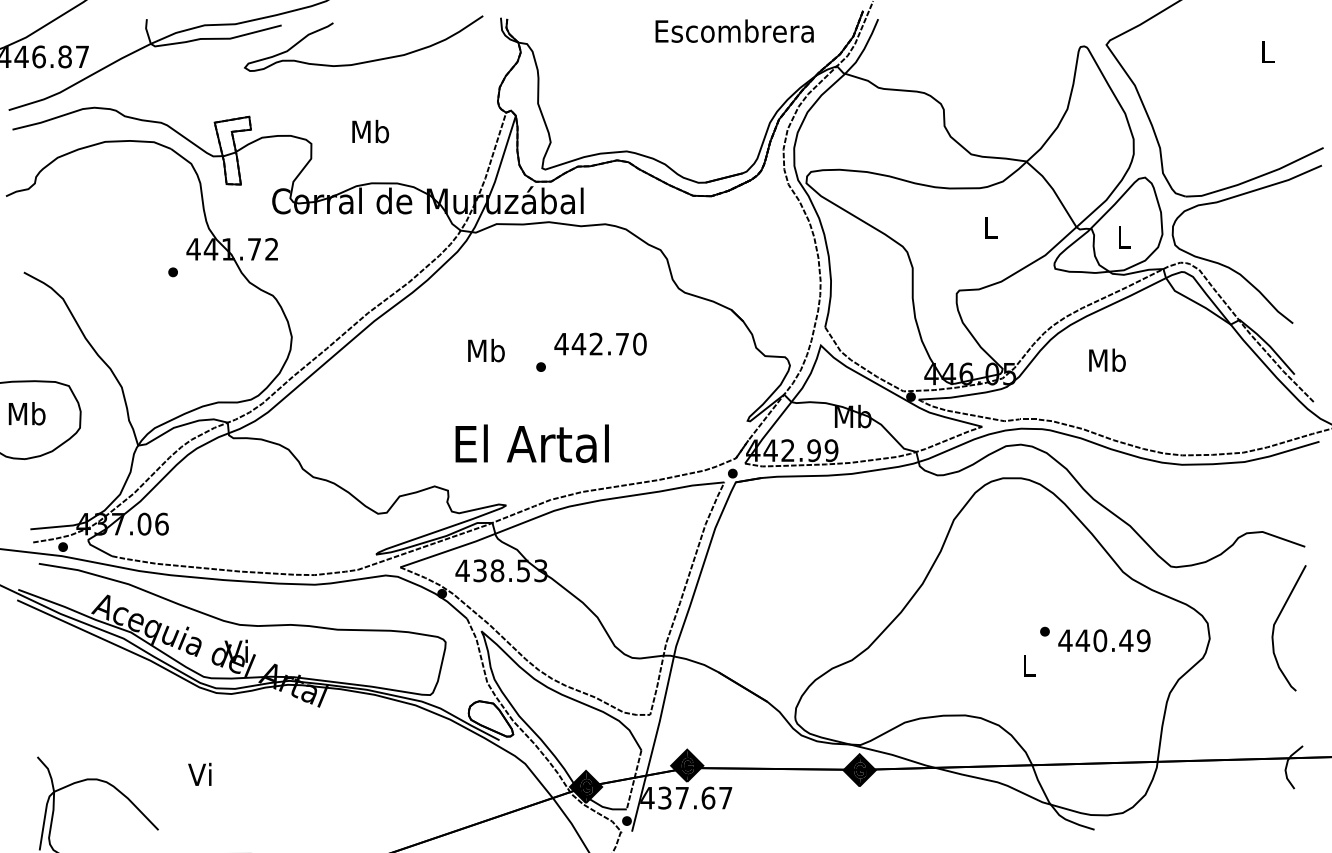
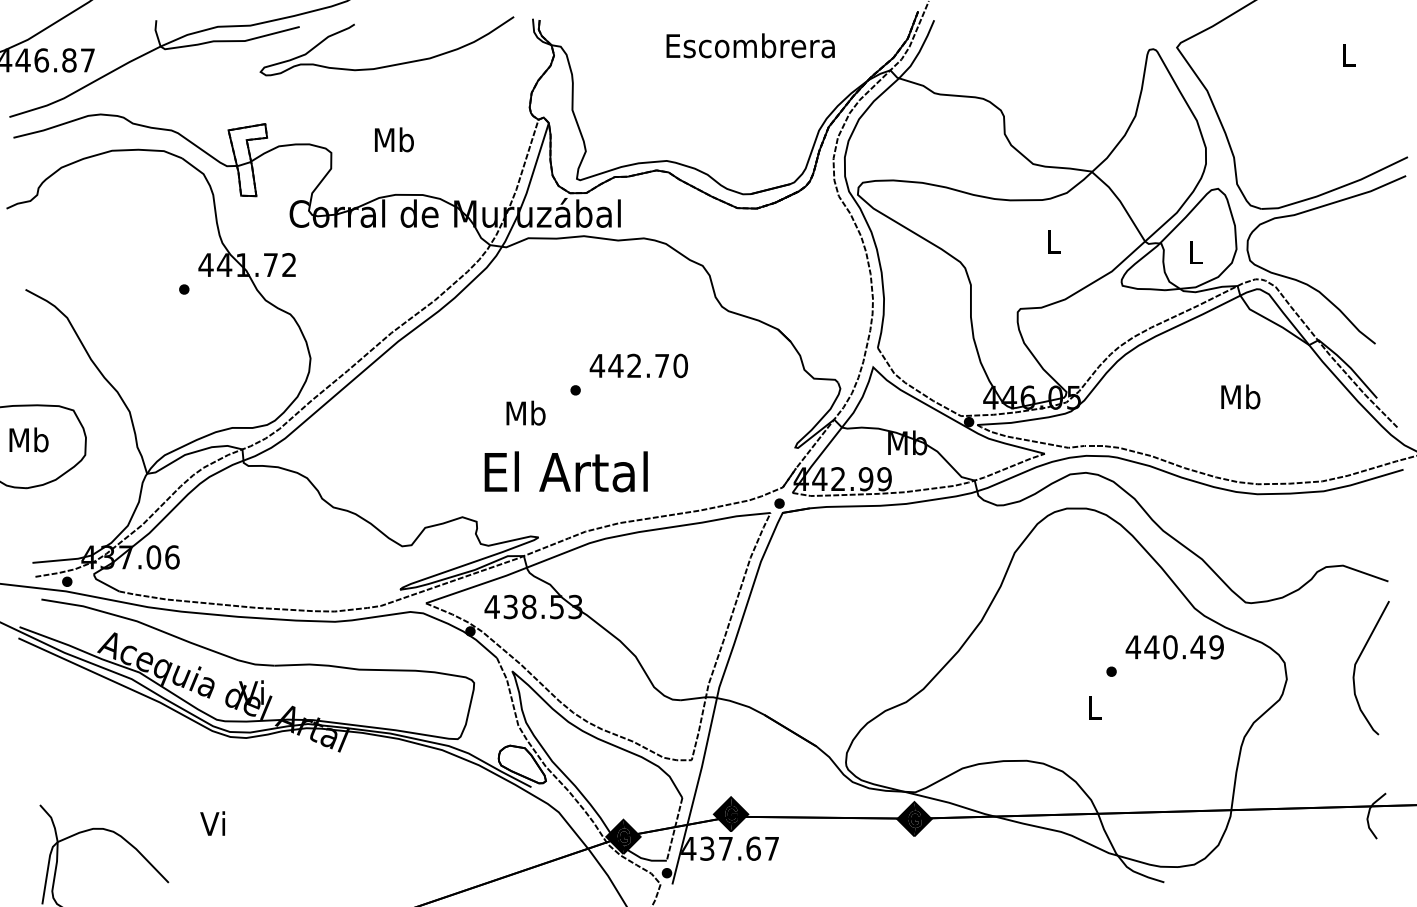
text: (734, 30) -> (750, 45), moved
text: (486, 350) -> (526, 413), moved
text: (1107, 359) -> (1240, 396), moved
text: (1104, 640) -> (1174, 647), moved

